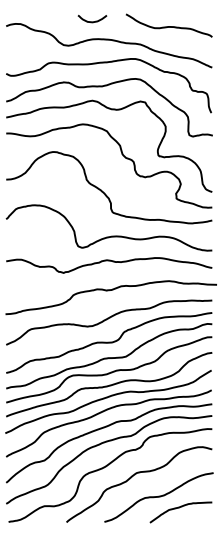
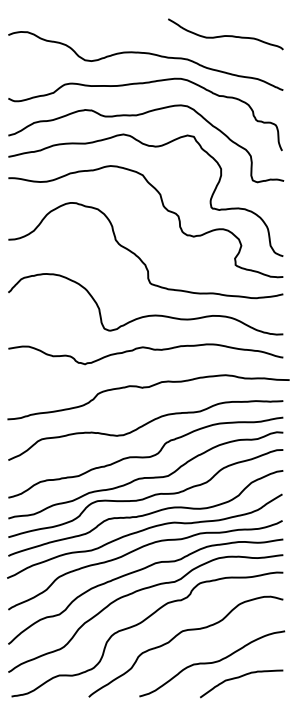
curve: (92, 21) -> (123, 28), removed

